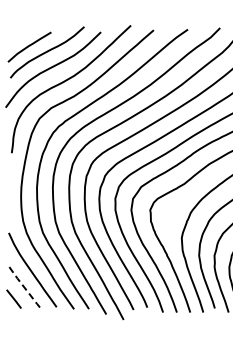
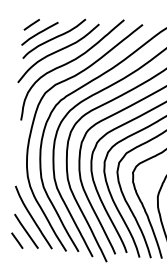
line: (18, 36) -> (31, 24), added
line: (24, 287) -> (26, 231), dashed -> solid

